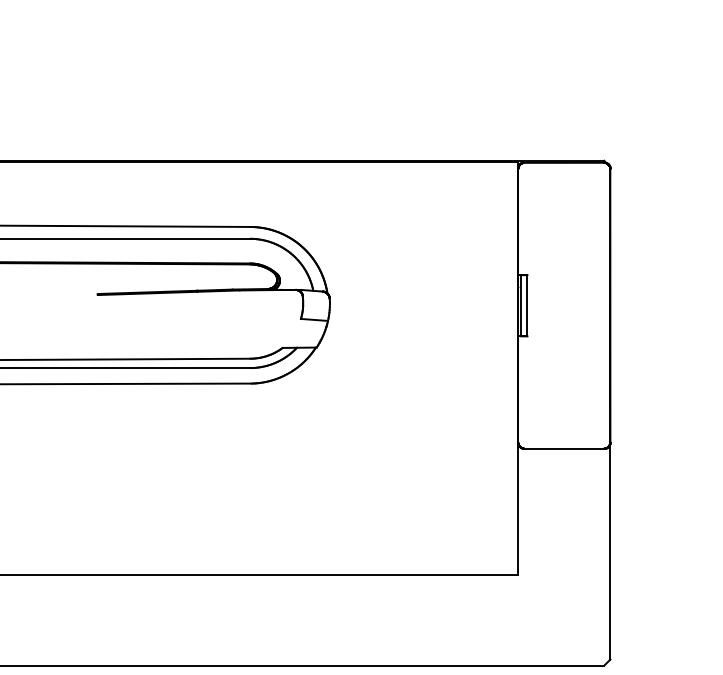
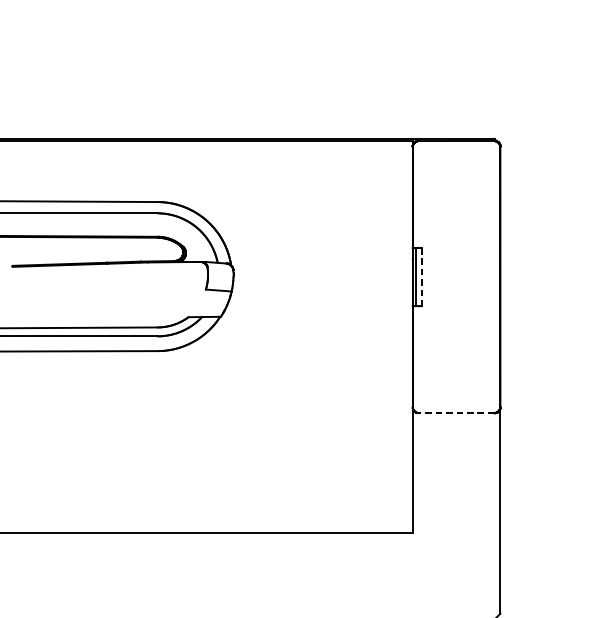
line: (527, 305) -> (421, 276), solid -> dashed
line: (564, 448) -> (456, 412), solid -> dashed

